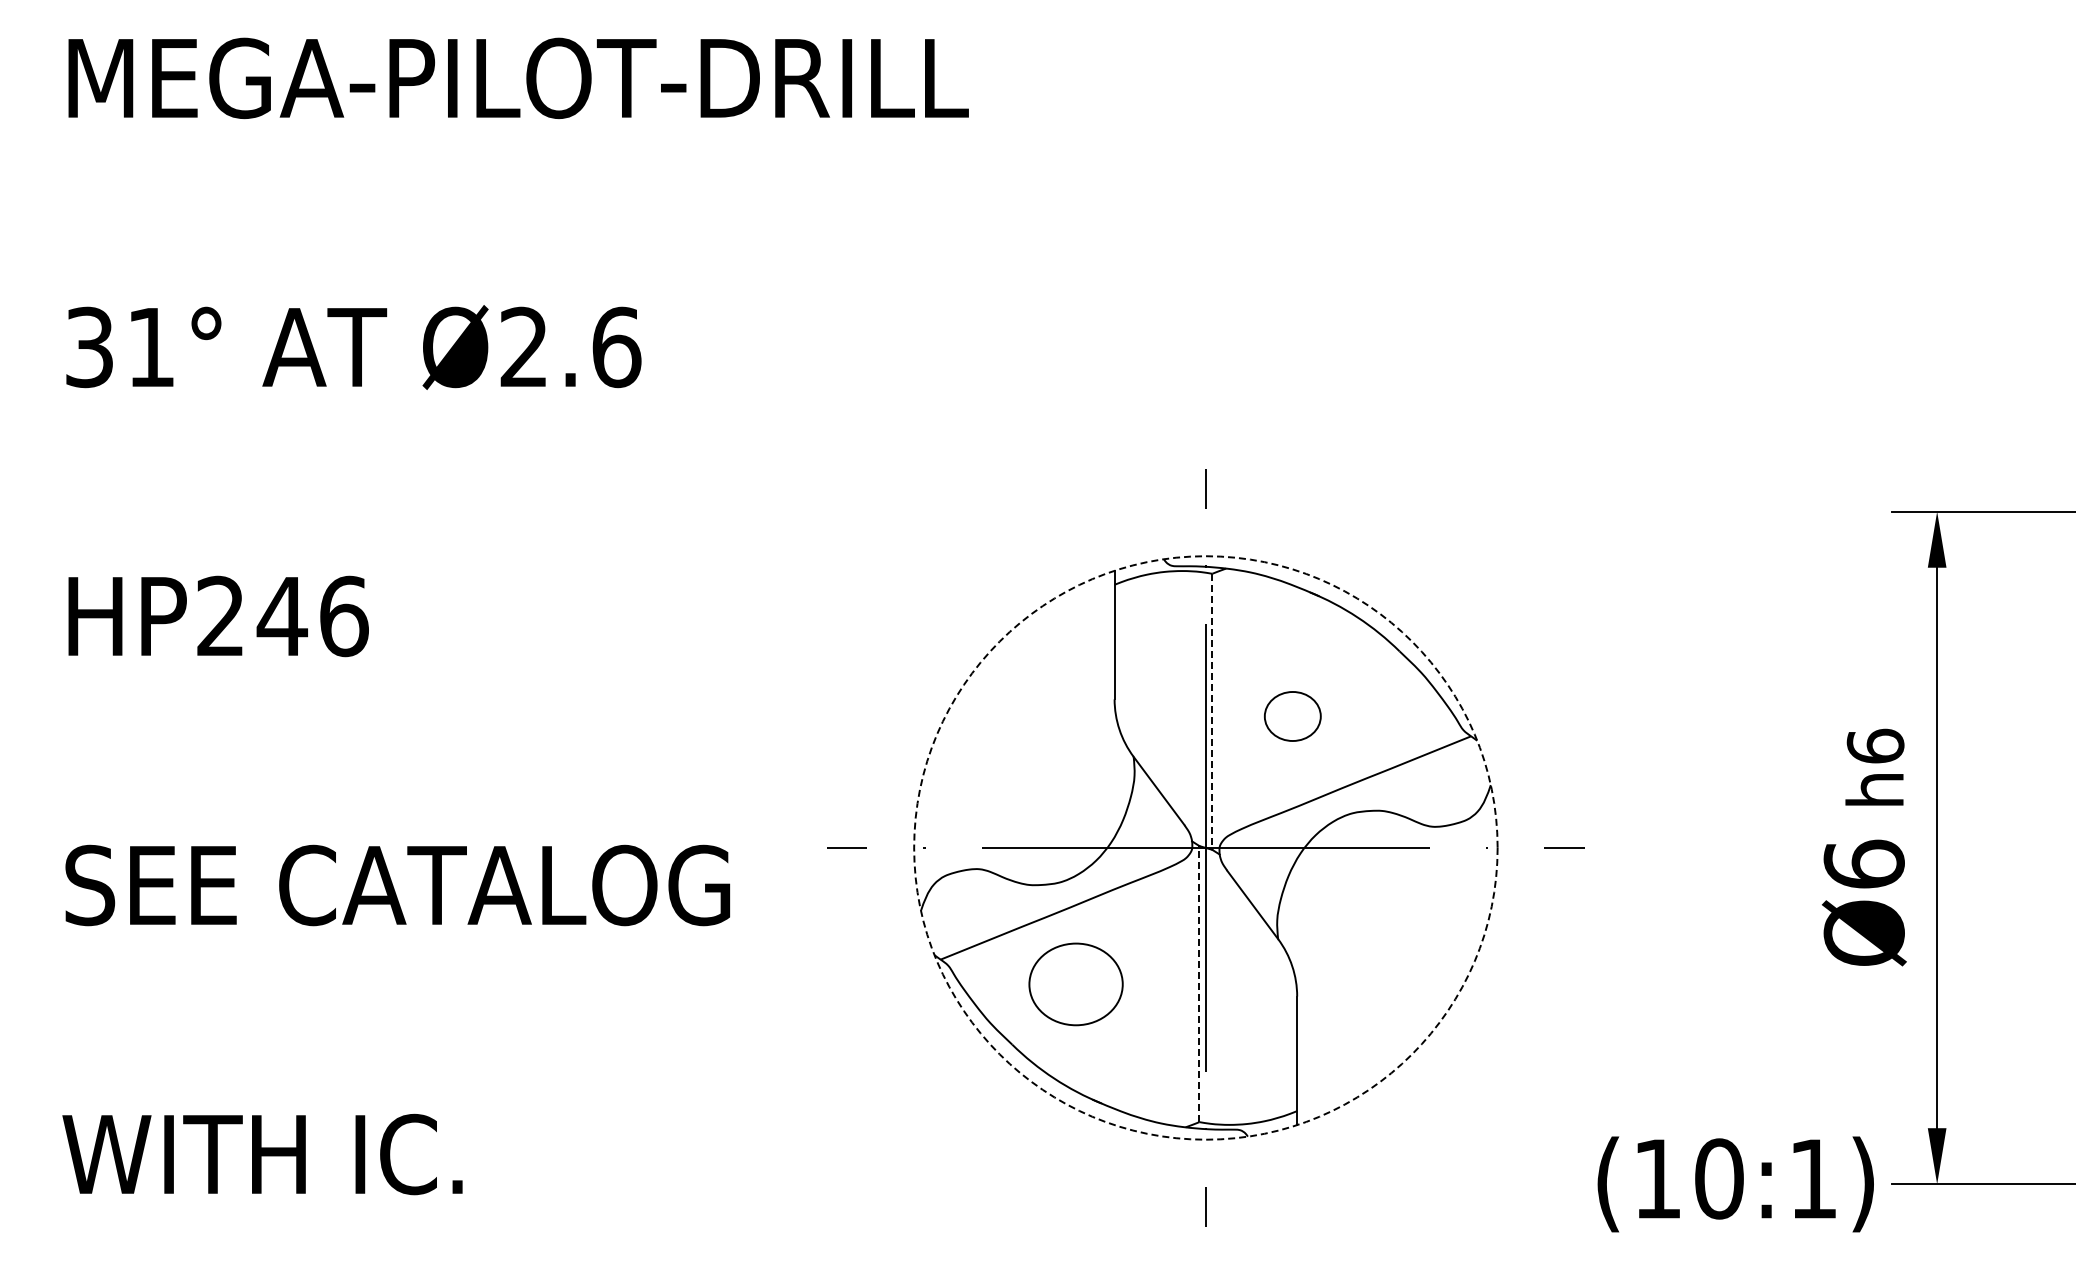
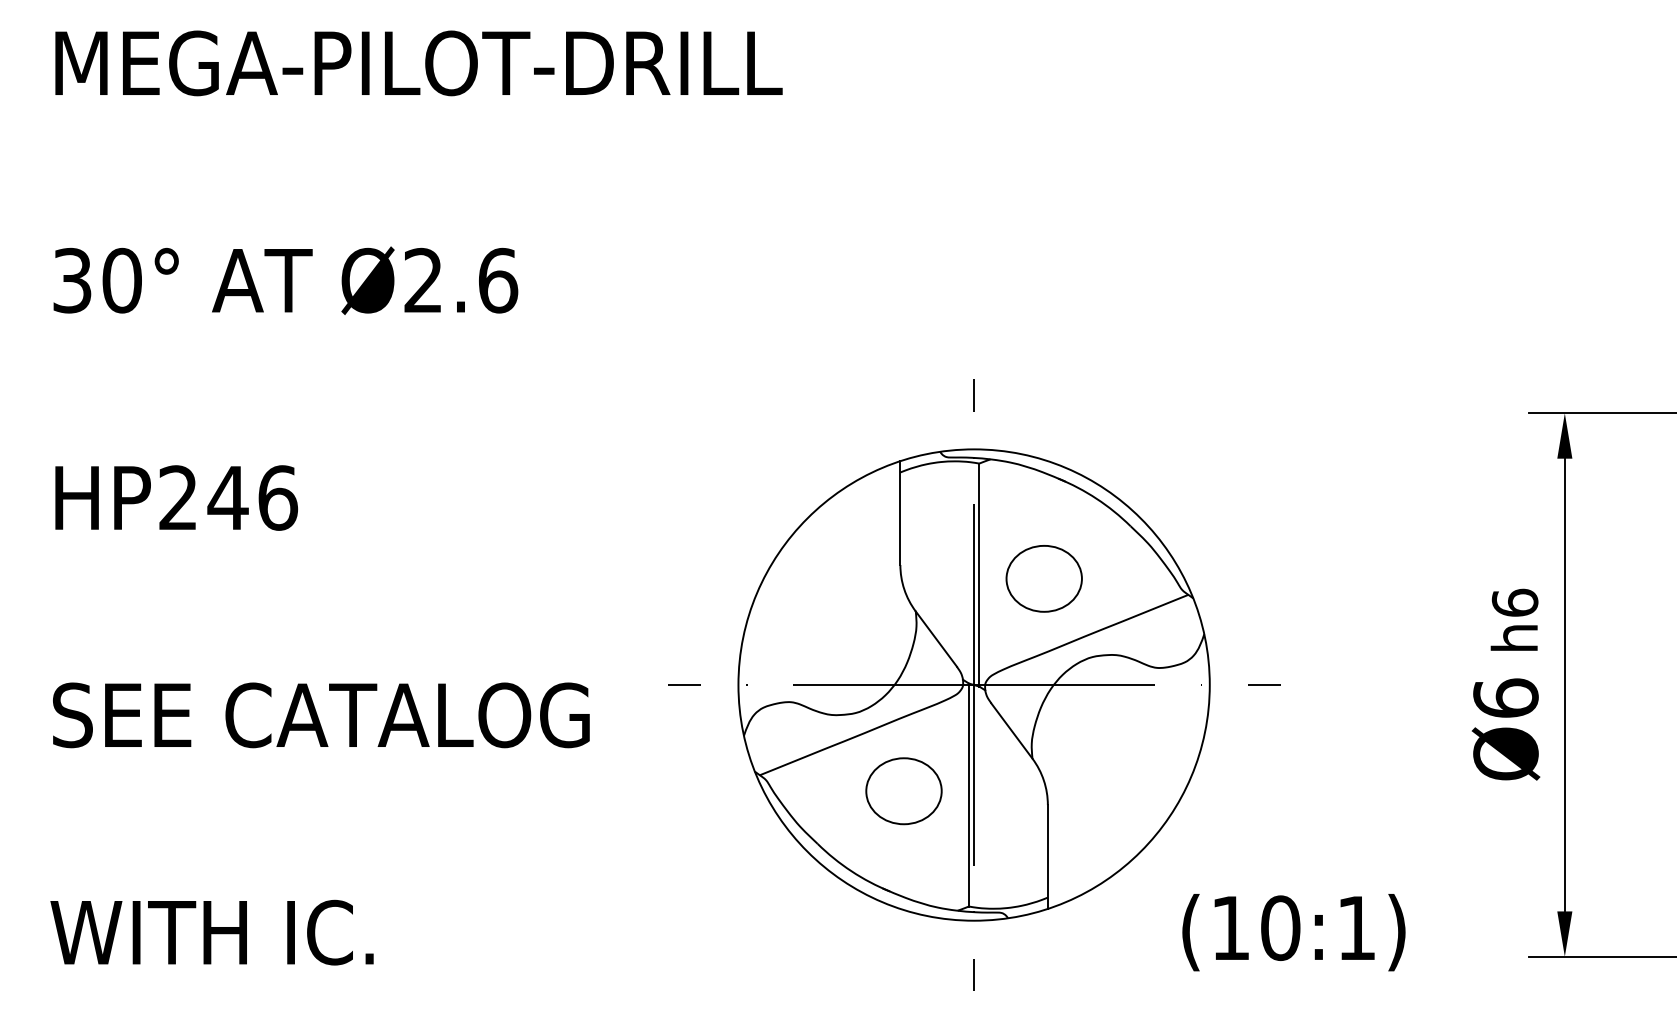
text: (151, 347) -> (122, 280), 31° -> 30°
line: (1212, 712) -> (979, 575), dashed -> solid
part: (1292, 716) -> (1044, 578), size x1.67
circle: (1205, 847) -> (973, 684), dashed -> solid
line: (1199, 983) -> (968, 794), dashed -> solid
part: (1075, 984) -> (903, 791), moved
text: (1735, 1184) -> (1293, 932), moved

